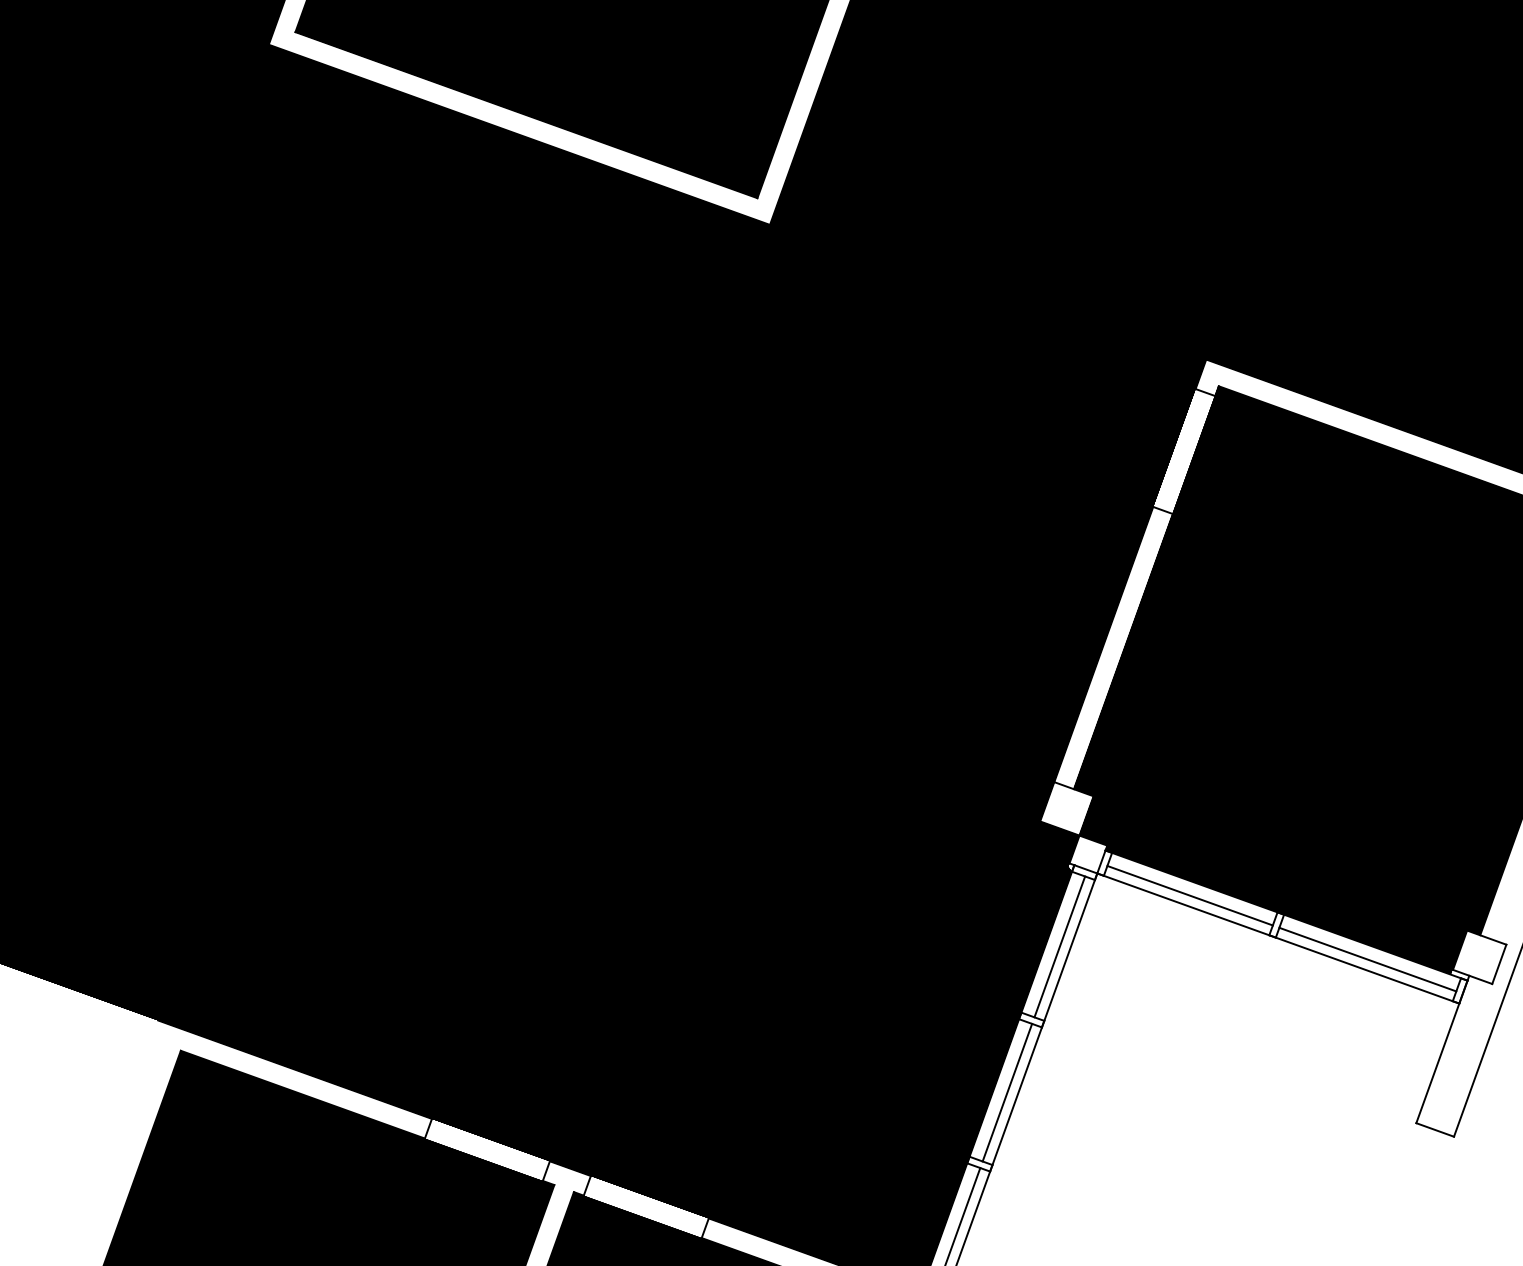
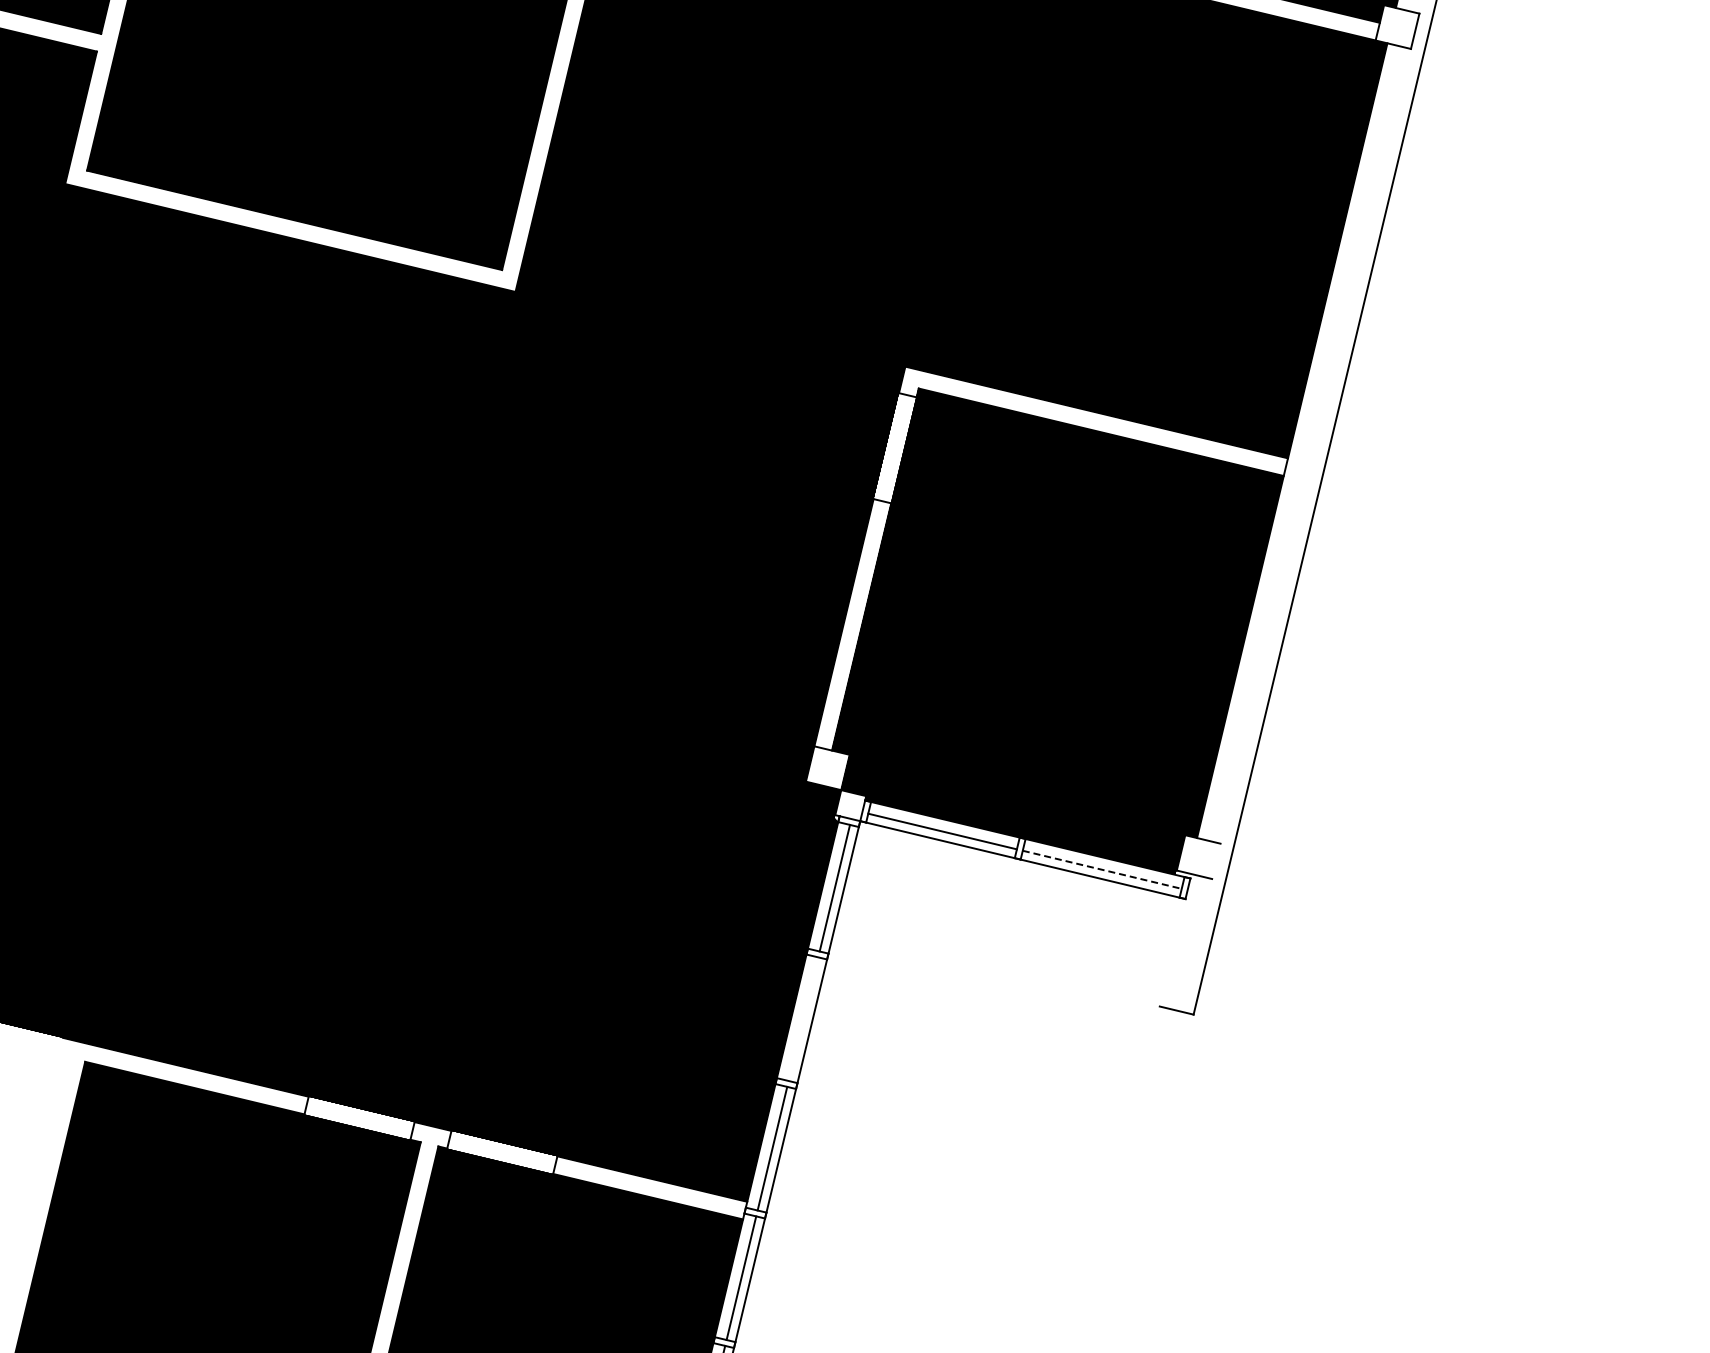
line: (1368, 959) -> (1102, 869), solid -> dashed
line: (1499, 964) -> (1216, 861), removed
line: (1442, 1049) -> (1175, 940), removed
line: (1007, 1093) -> (803, 1019), removed

